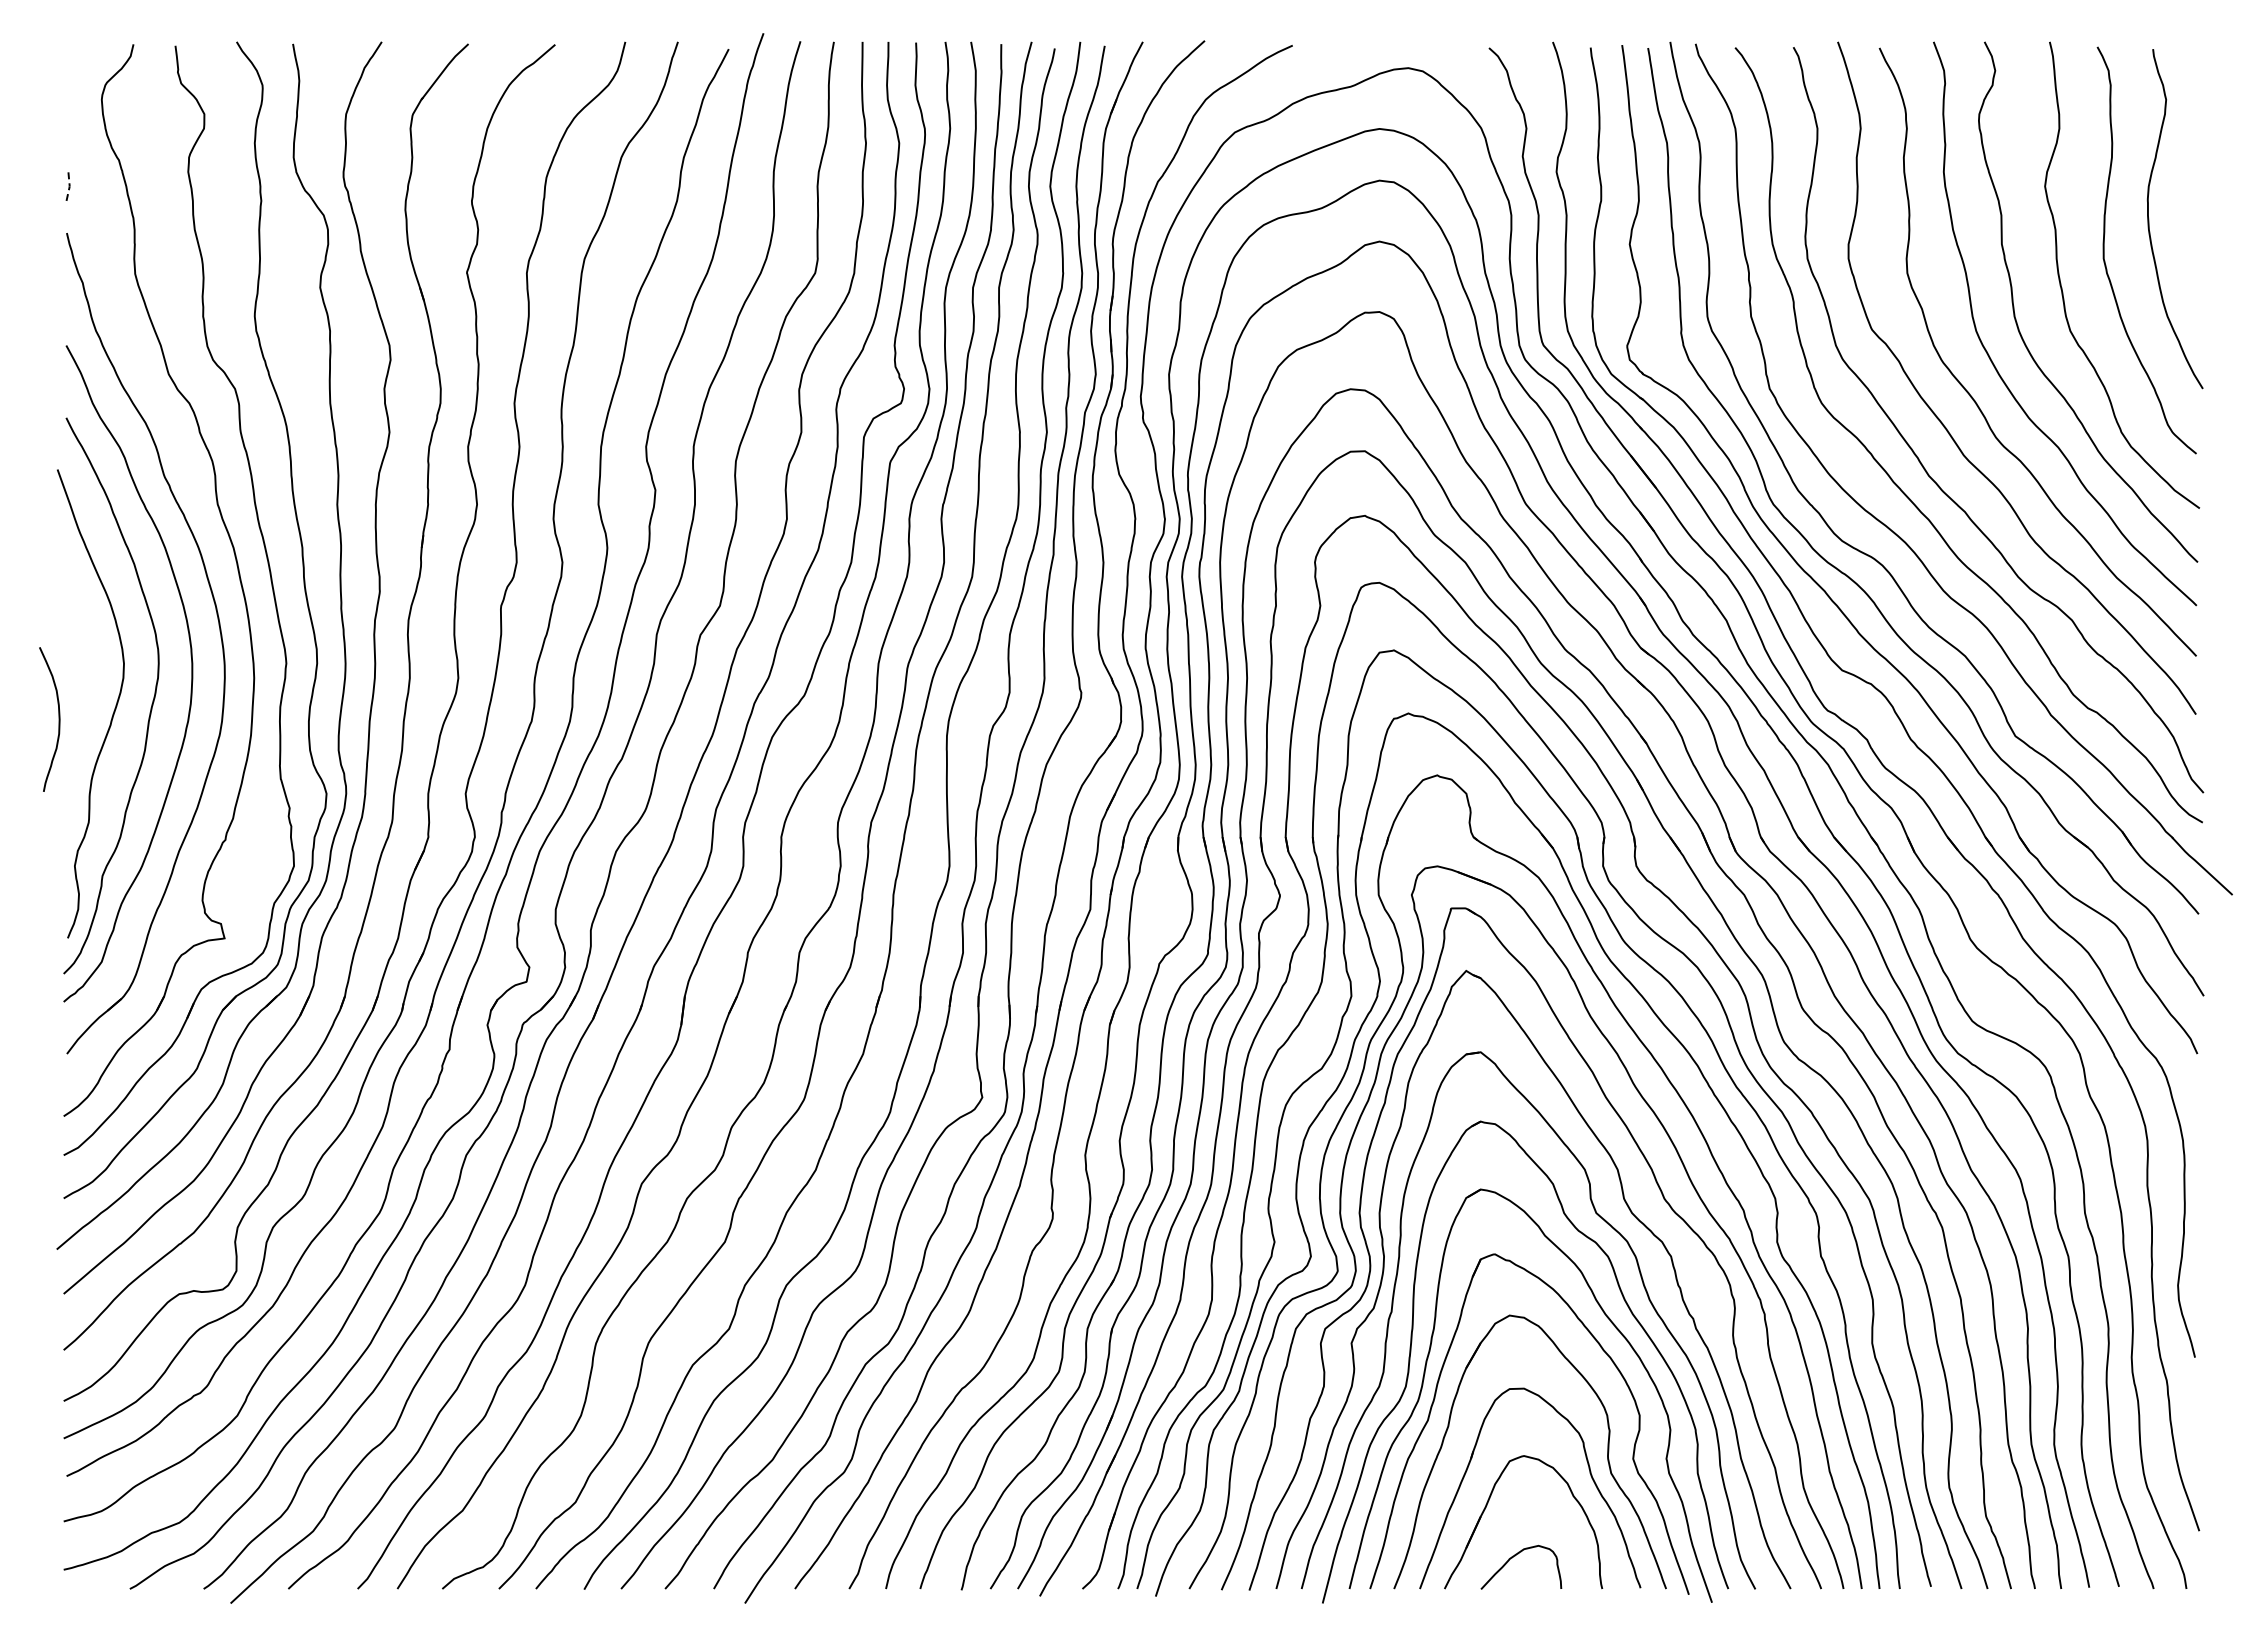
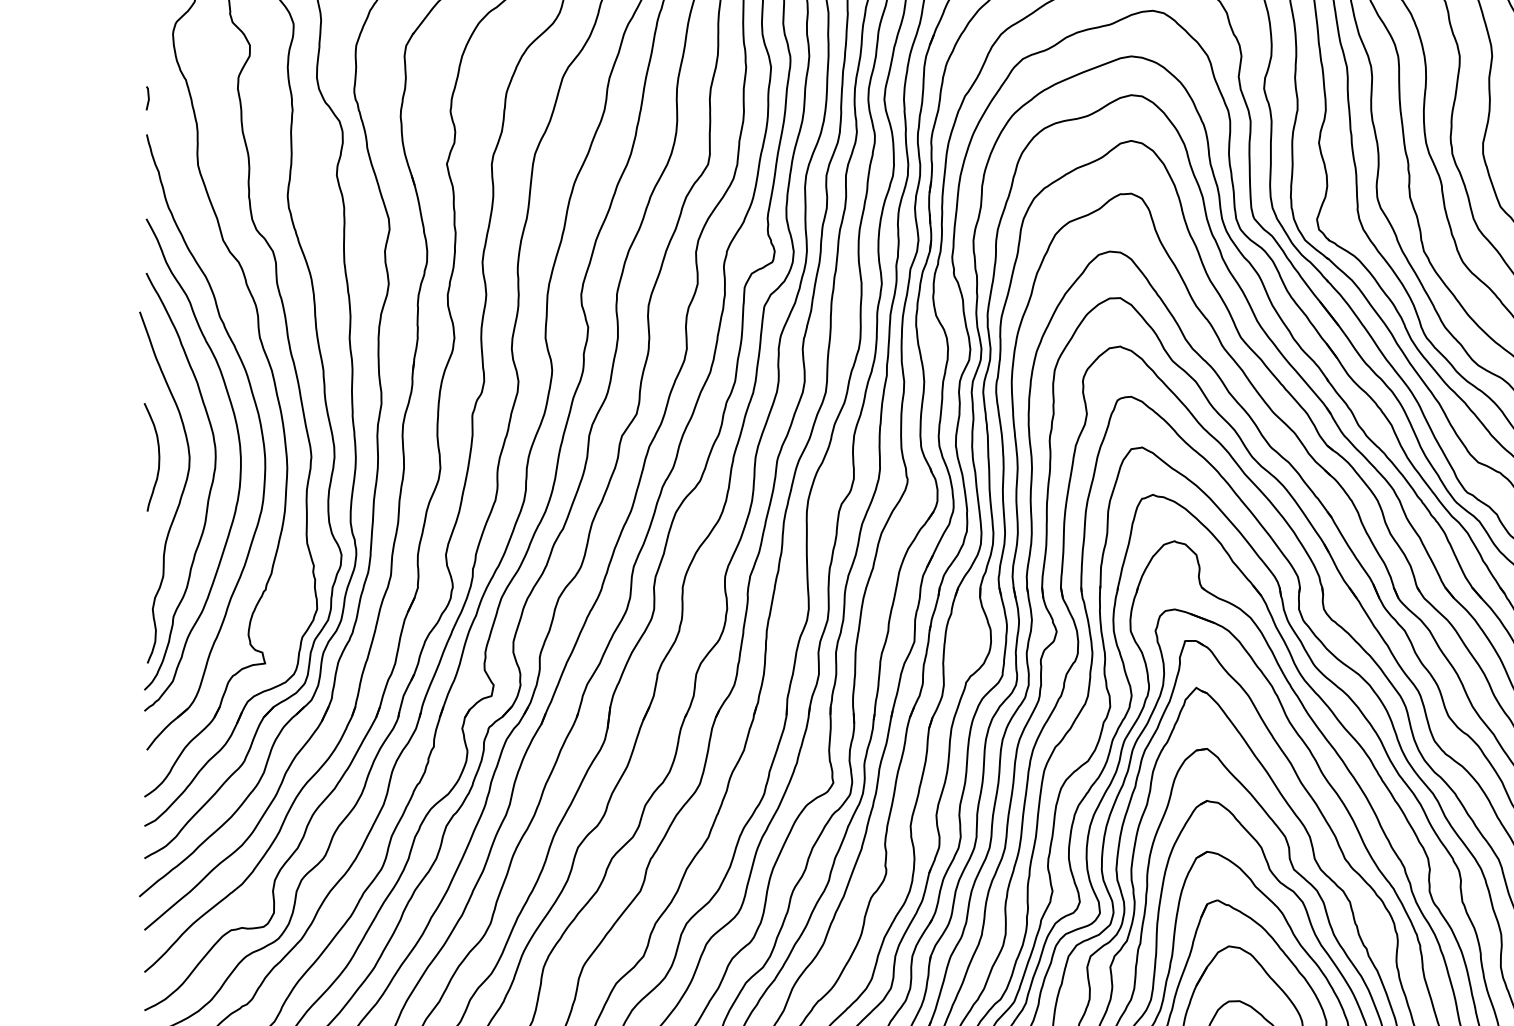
line: (69, 184) -> (148, 98), dashed -> solid
curve: (58, 719) -> (158, 457), moved

